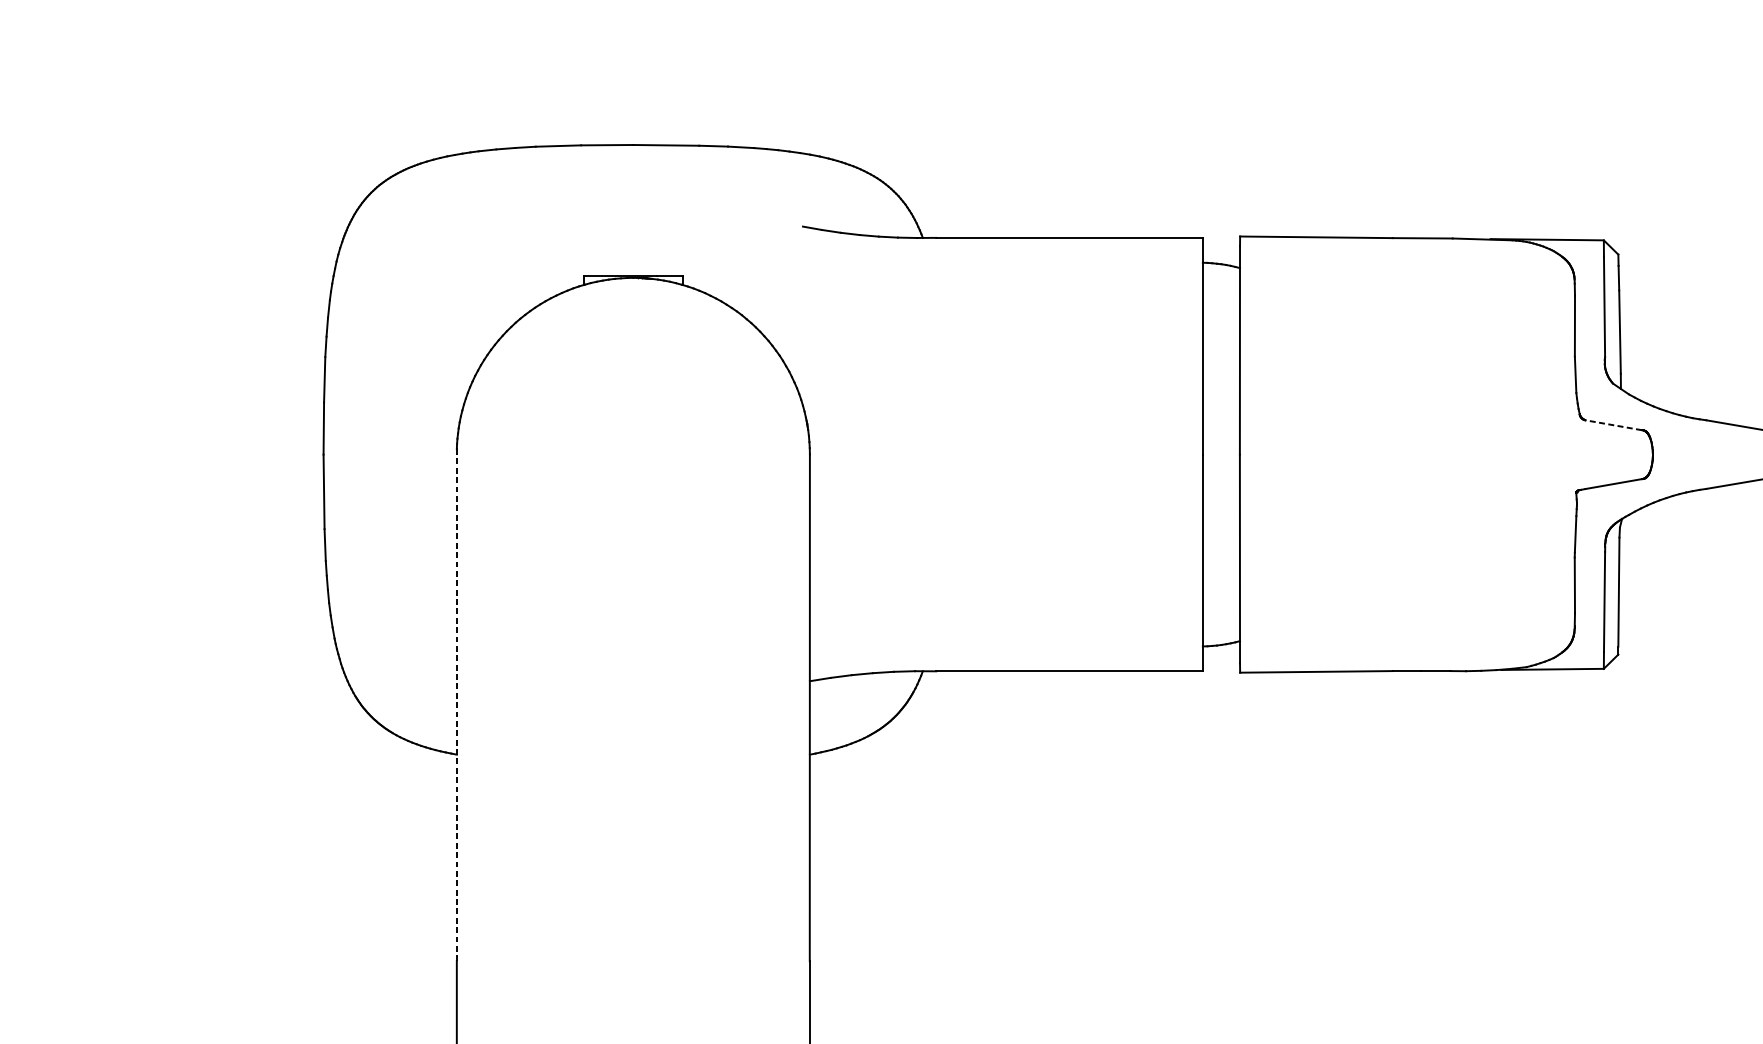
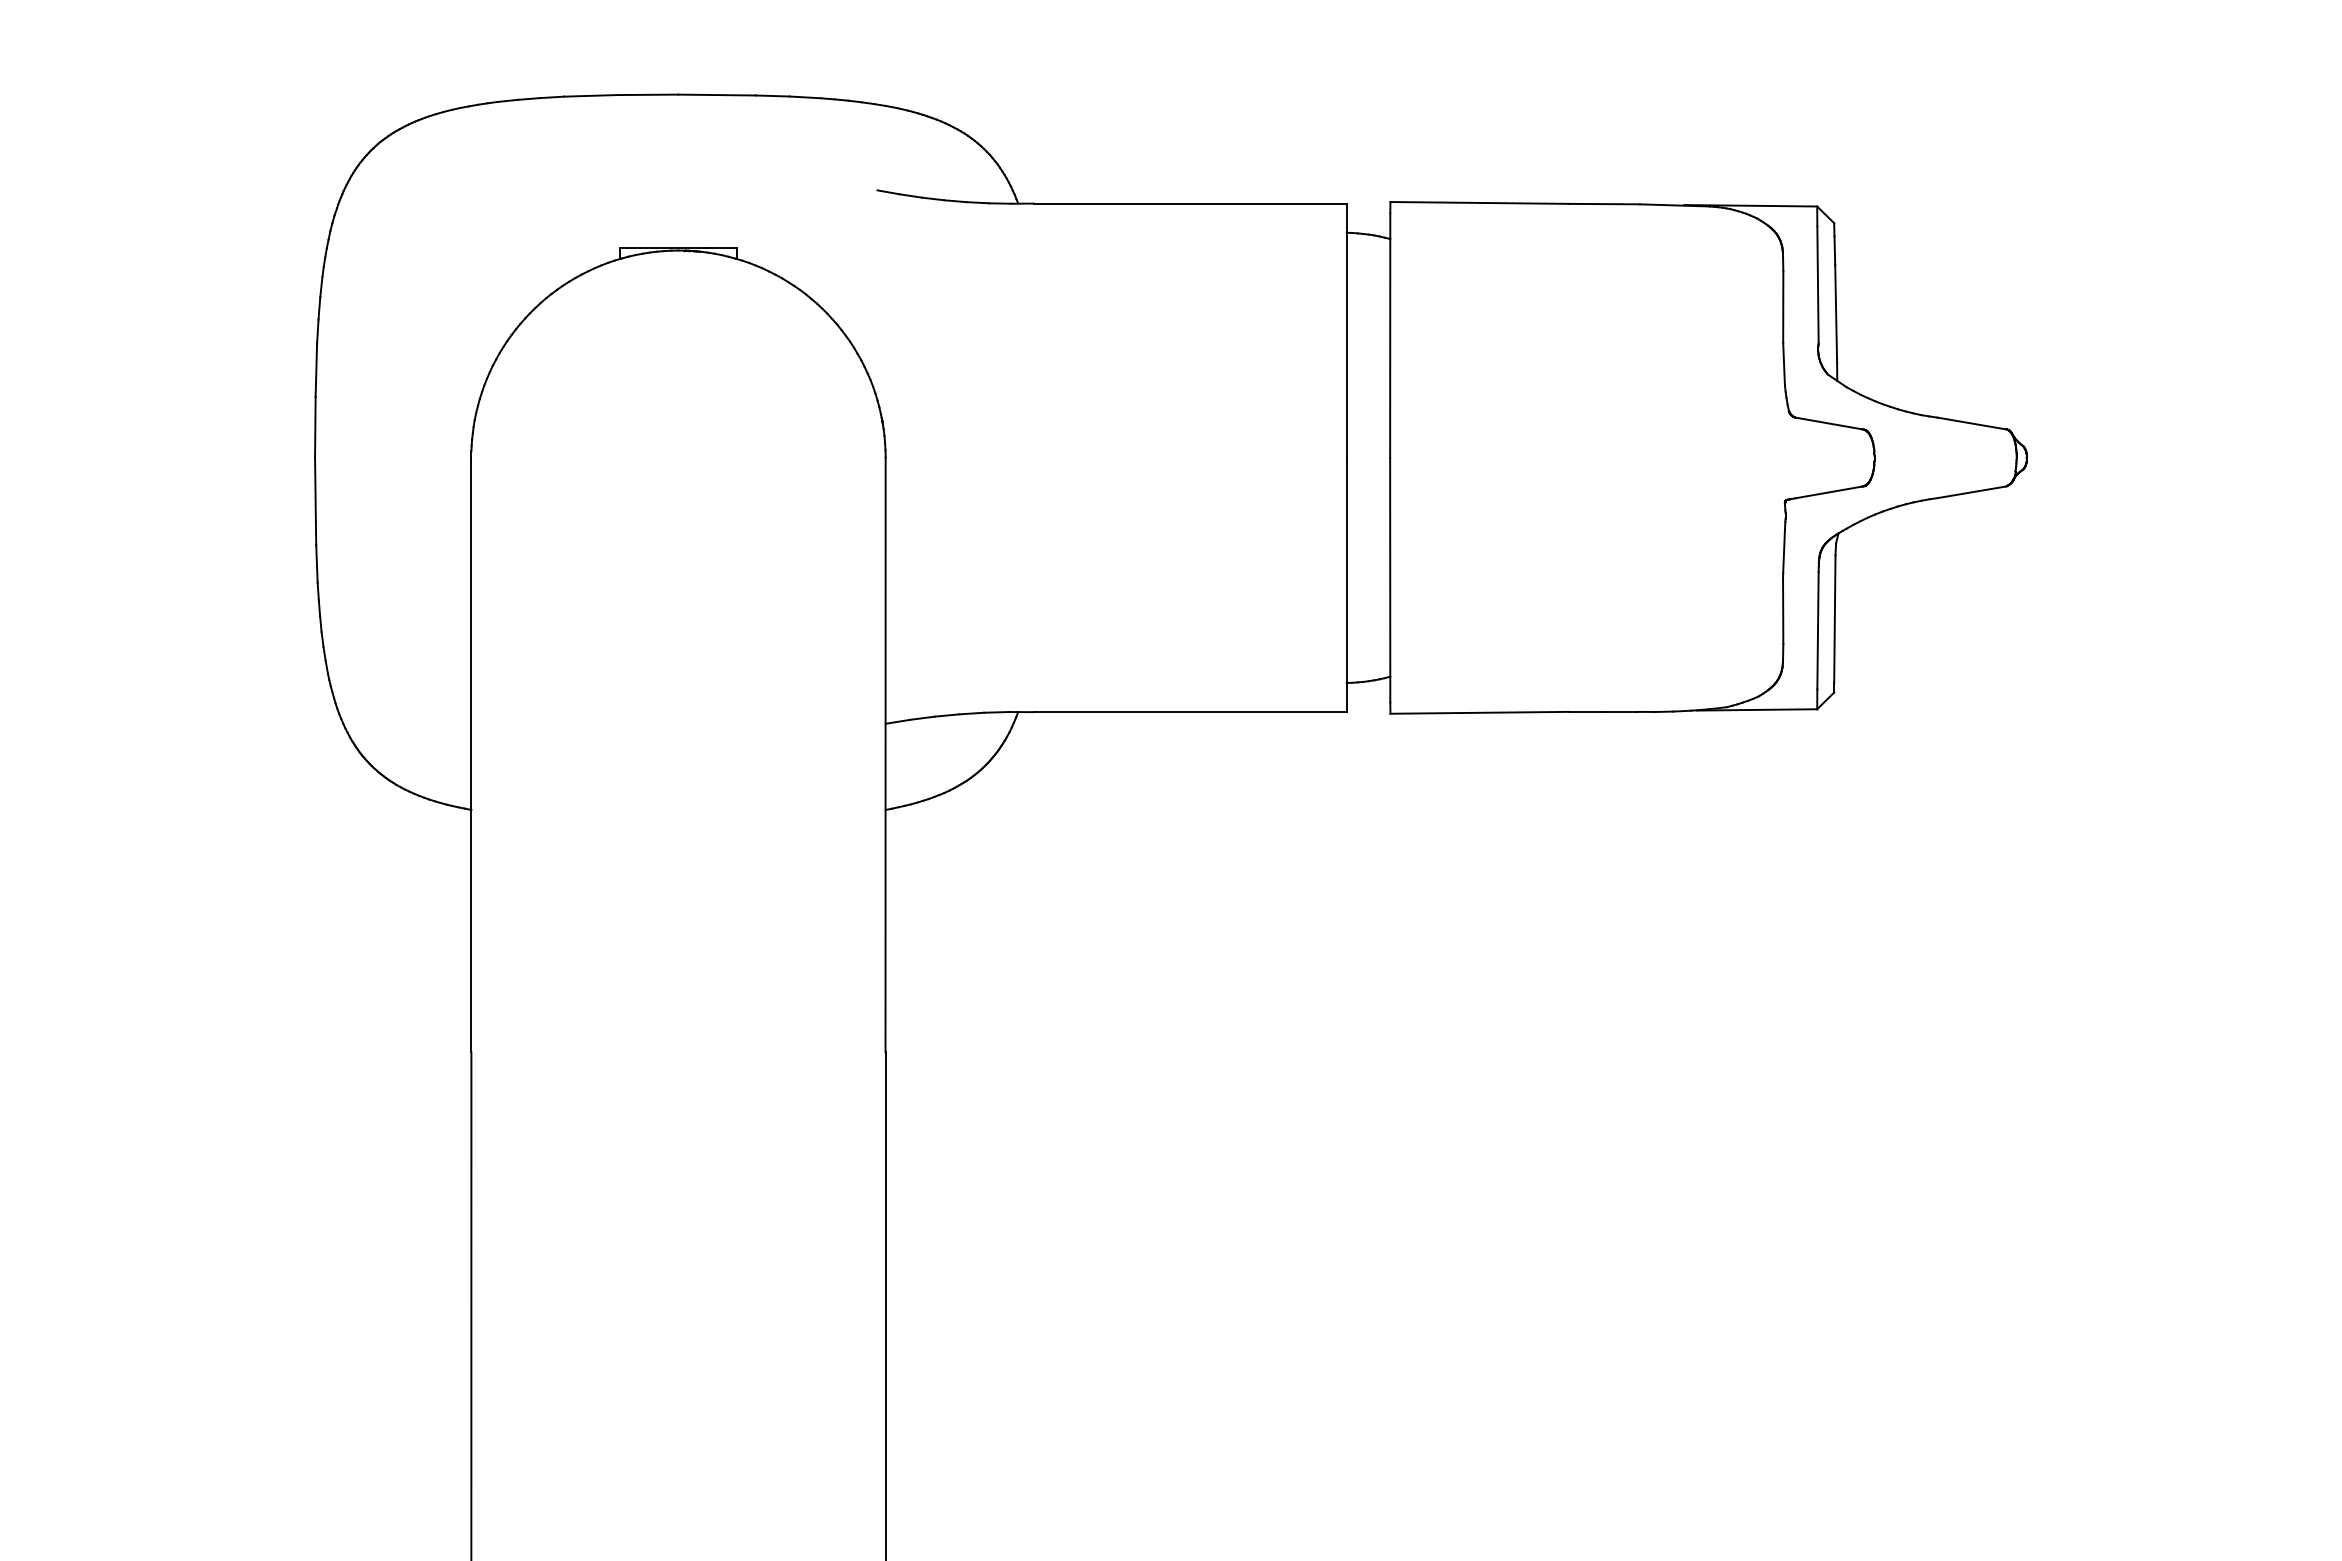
line: (1613, 425) -> (1828, 423), dashed -> solid
line: (456, 707) -> (471, 754), dashed -> solid

